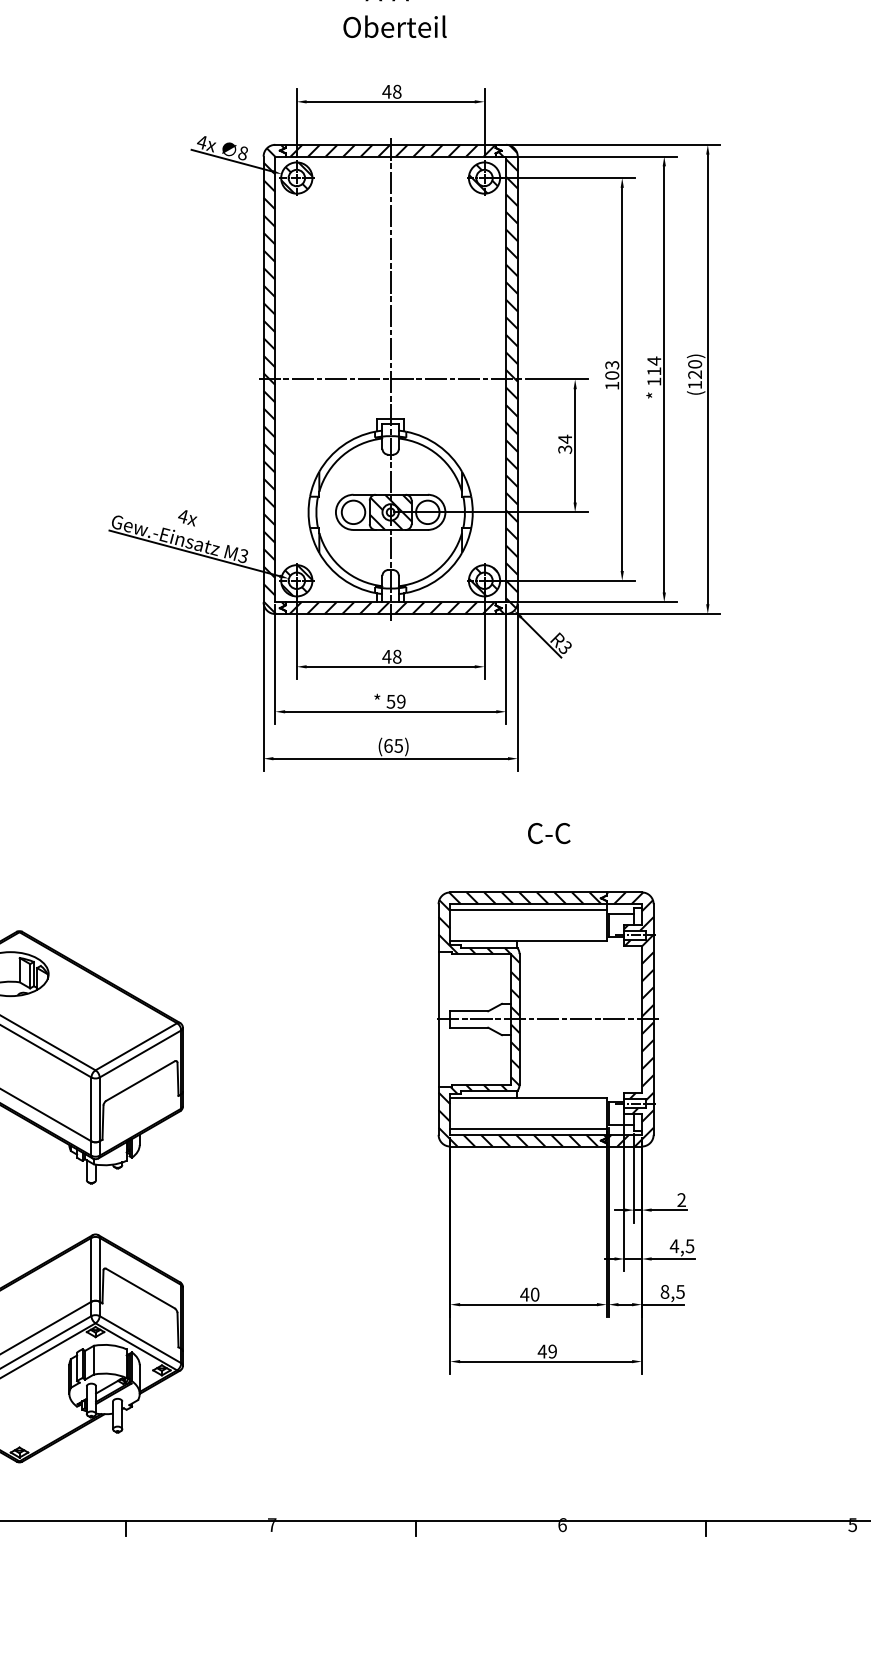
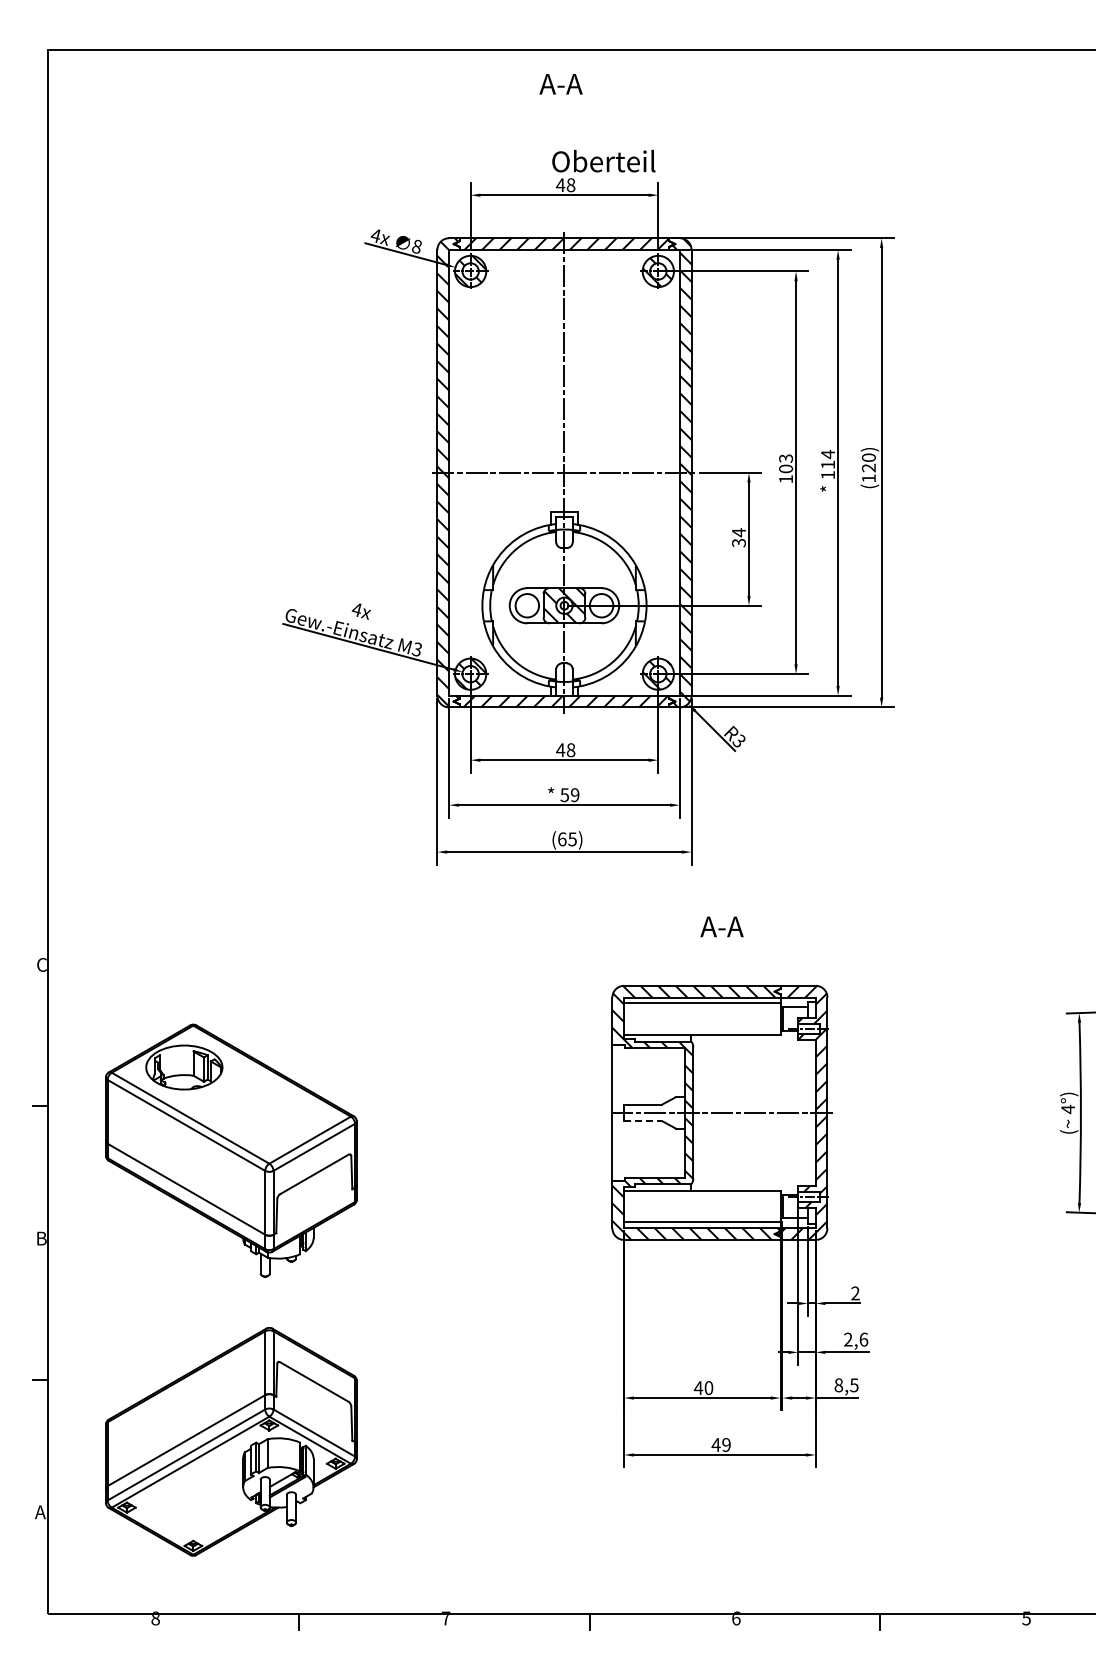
text: (394, 26) -> (603, 160), moved
text: (548, 833) -> (722, 926), C-C -> A-A
line: (469, 1028) -> (643, 1121), solid -> dashed
text: (681, 1246) -> (855, 1339), 4,5 -> 2,6

